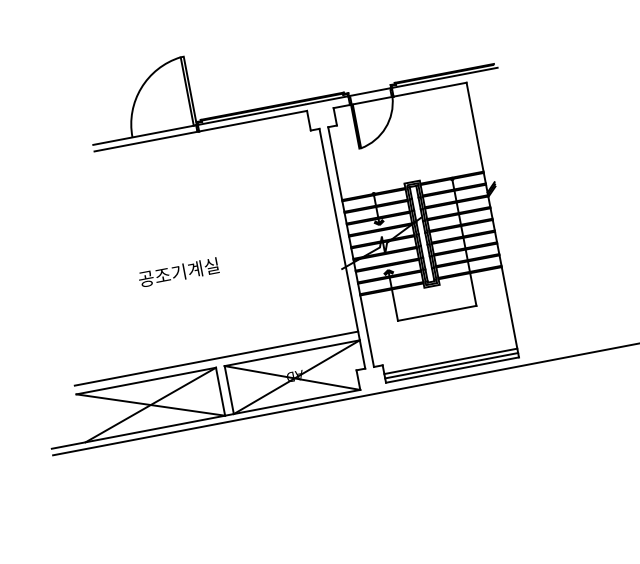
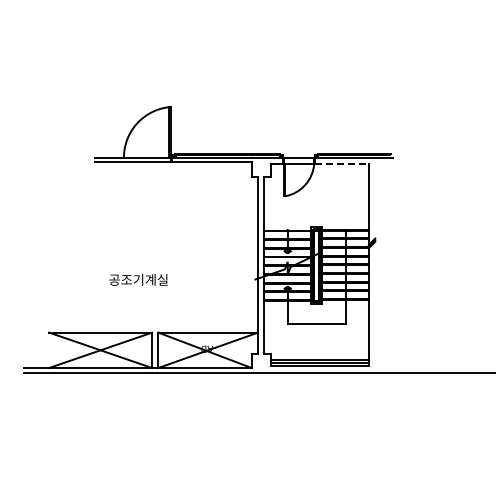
line: (429, 90) -> (341, 164), solid -> dashed
text: (178, 271) -> (138, 279), moved
line: (216, 359) -> (153, 326), removed

